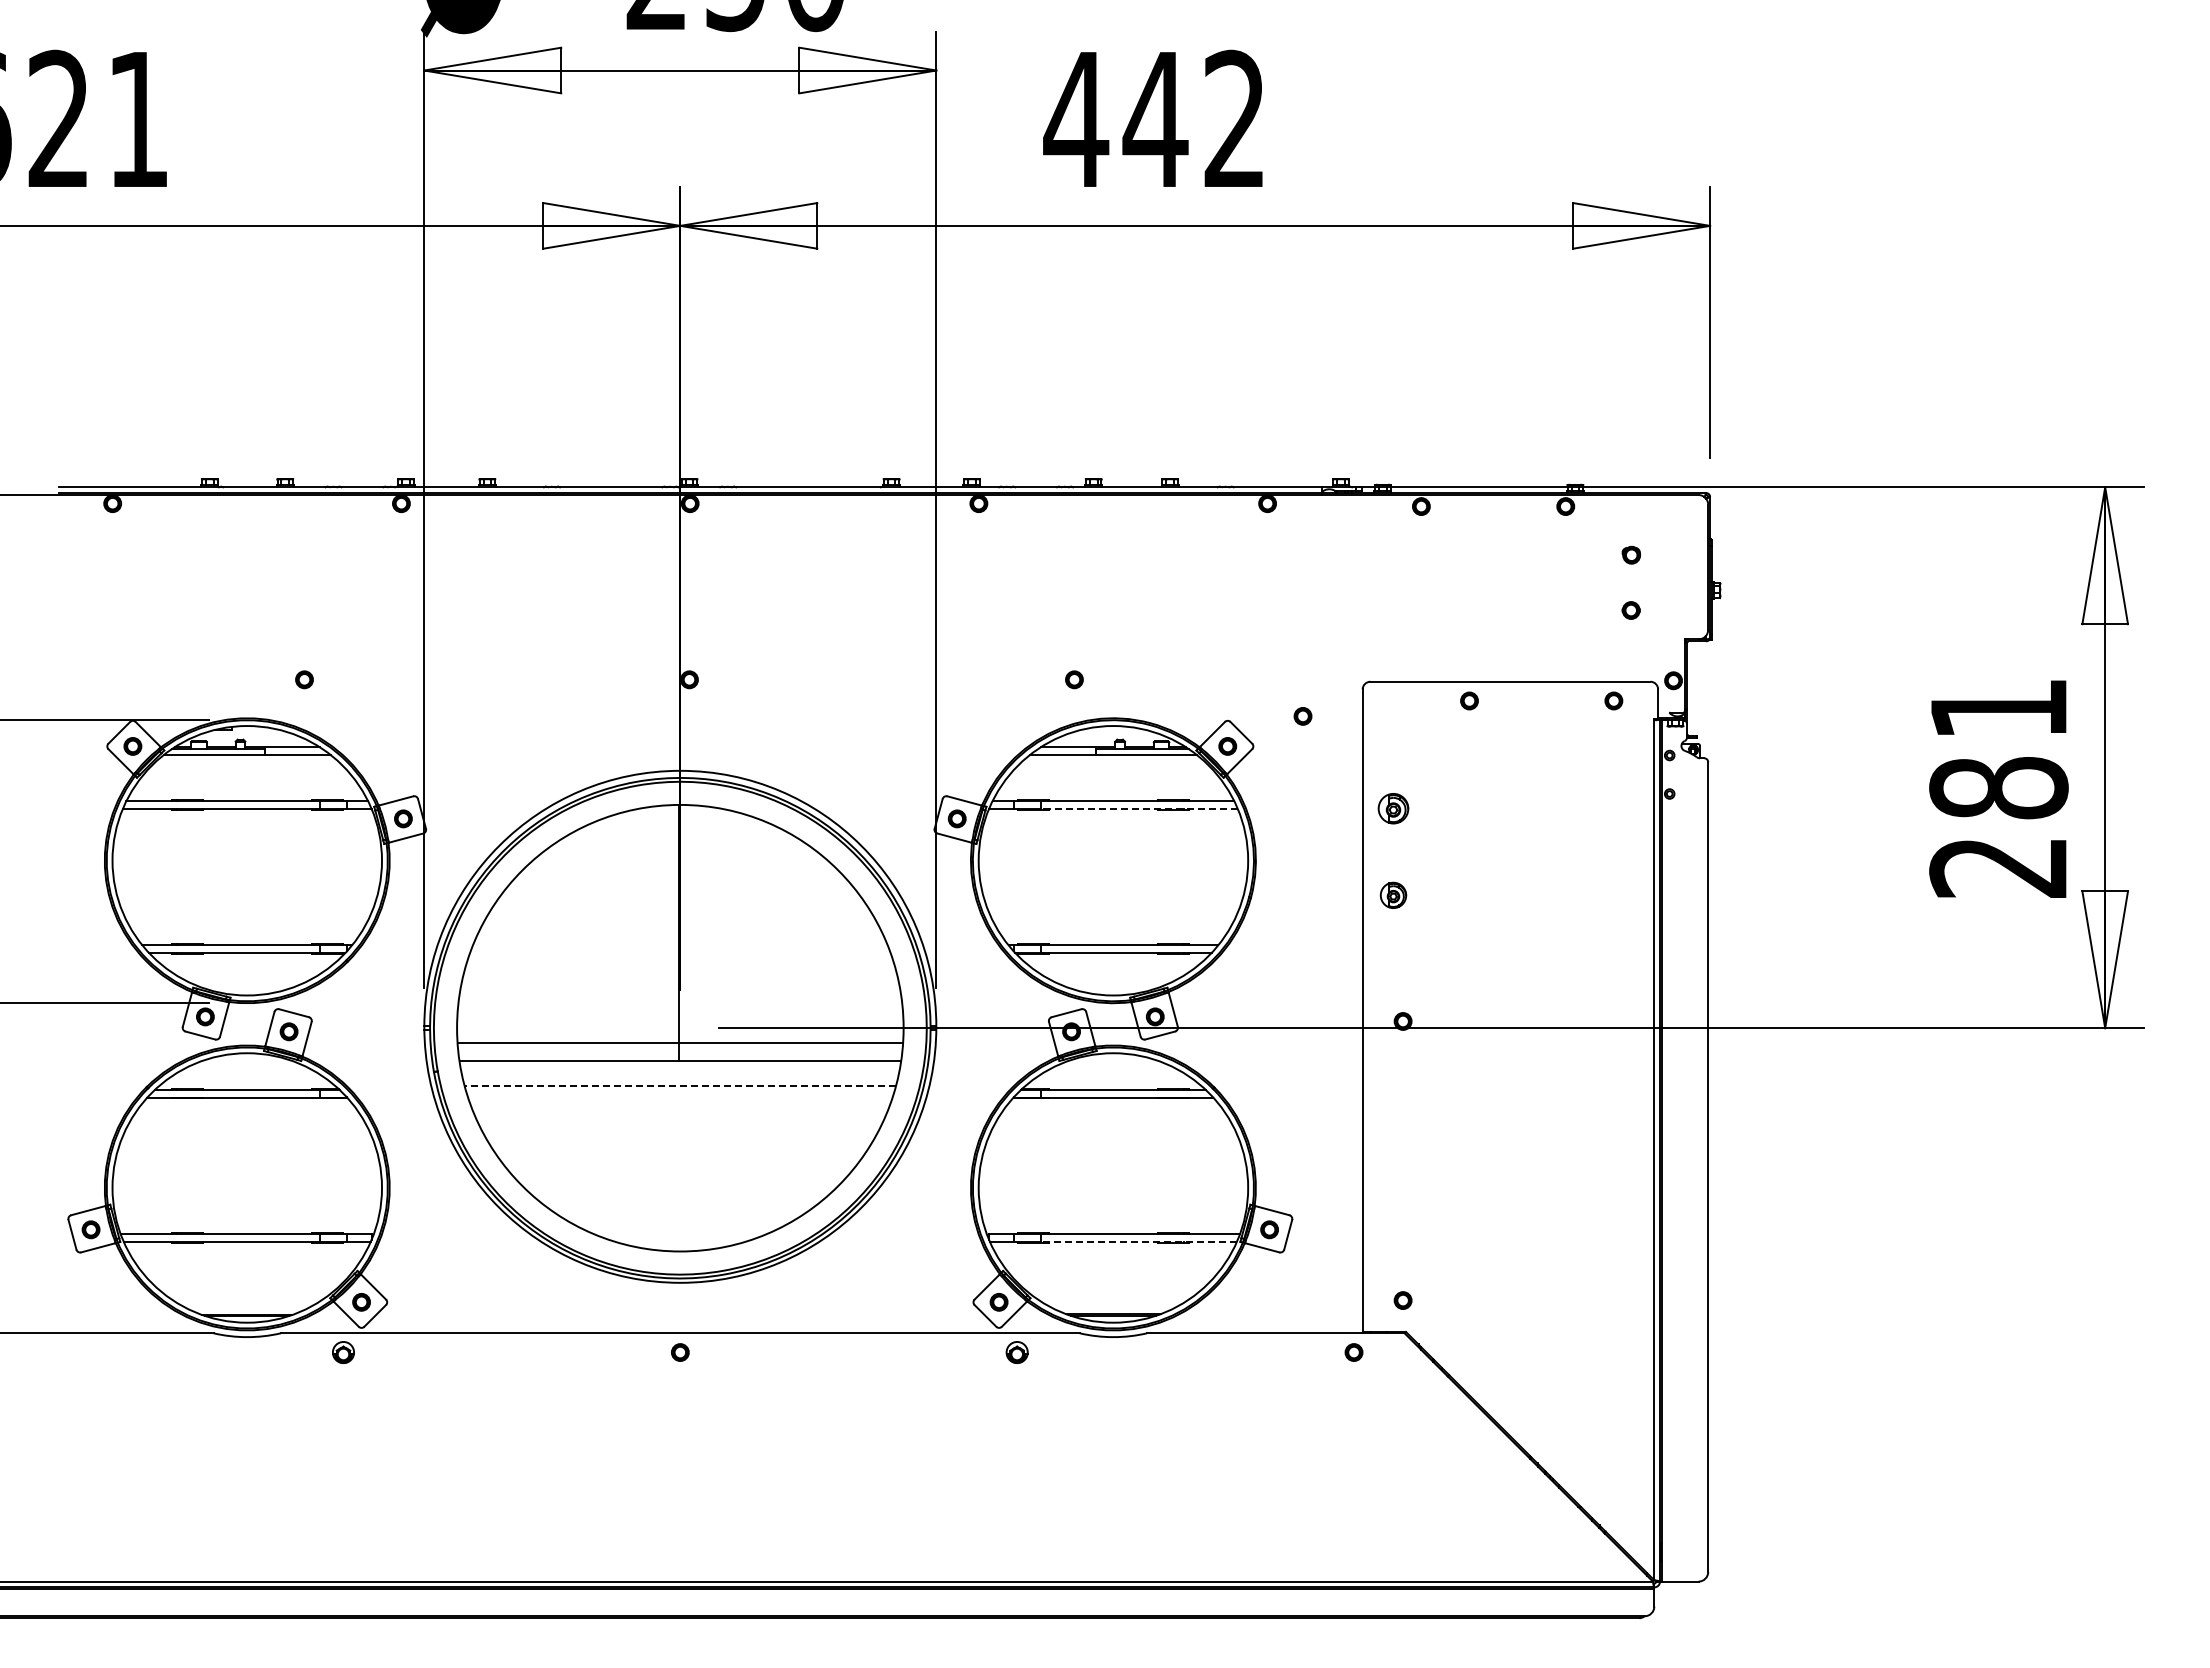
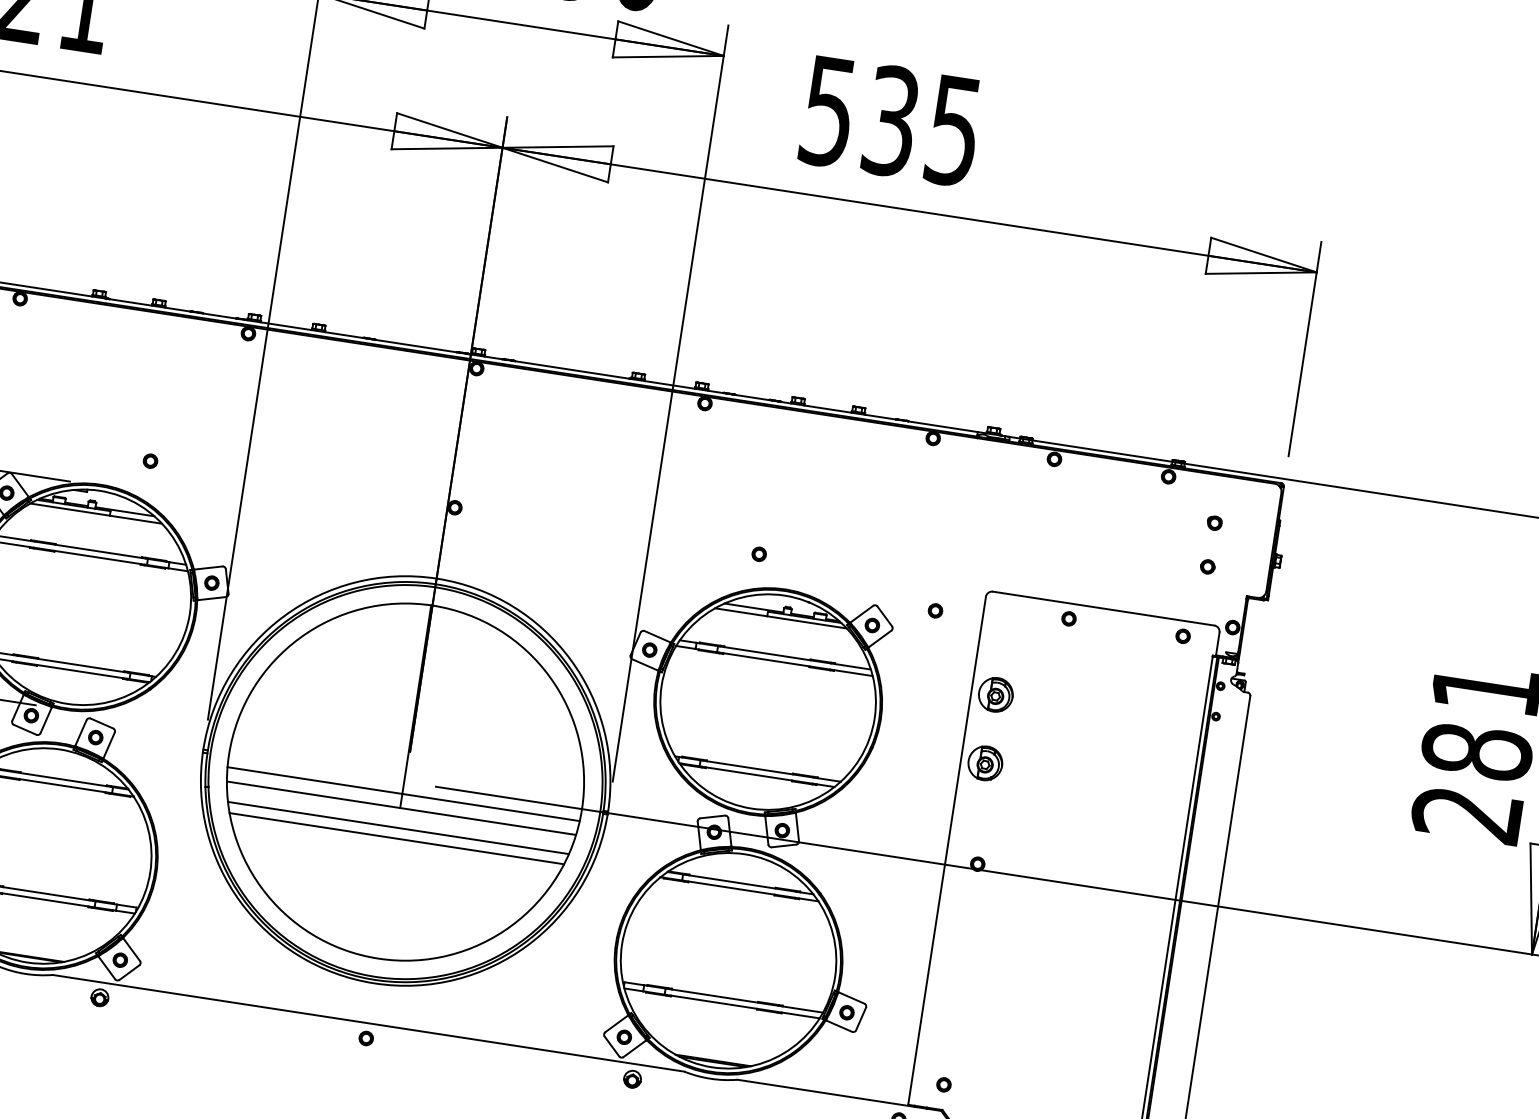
text: (1153, 119) -> (889, 120), 442 -> 535
line: (1138, 808) -> (794, 663), dashed -> solid
part: (1393, 808) -> (995, 694), size x1.43
part: (1393, 895) -> (985, 763), size x1.67
line: (680, 1086) -> (398, 828), dashed -> solid
line: (679, 1099) -> (396, 838), added
line: (1138, 1241) -> (741, 1006), dashed -> solid

